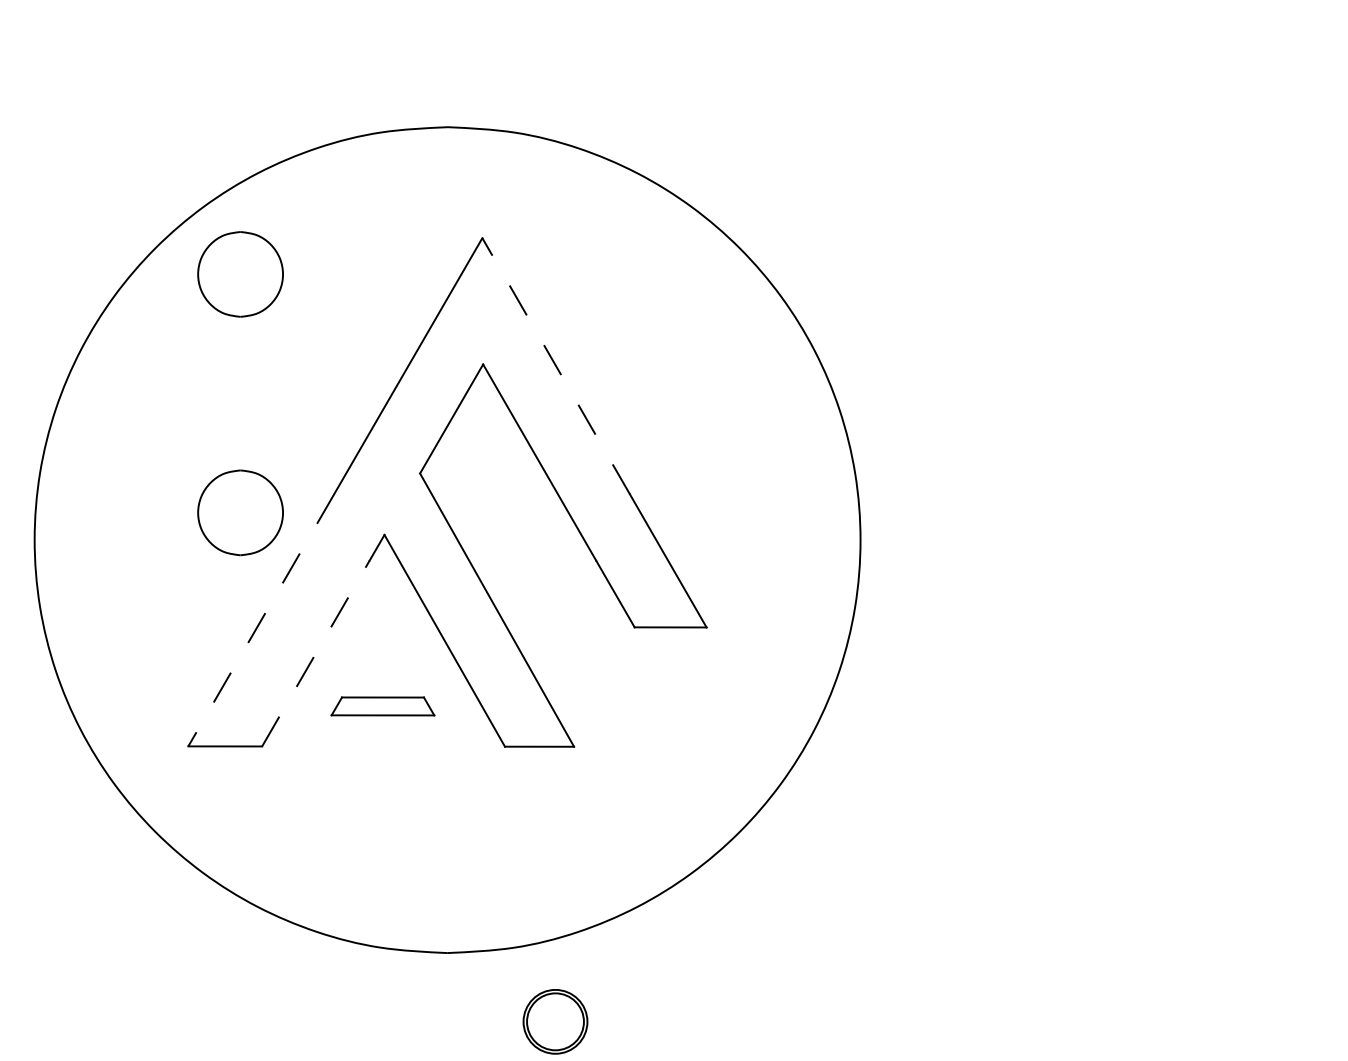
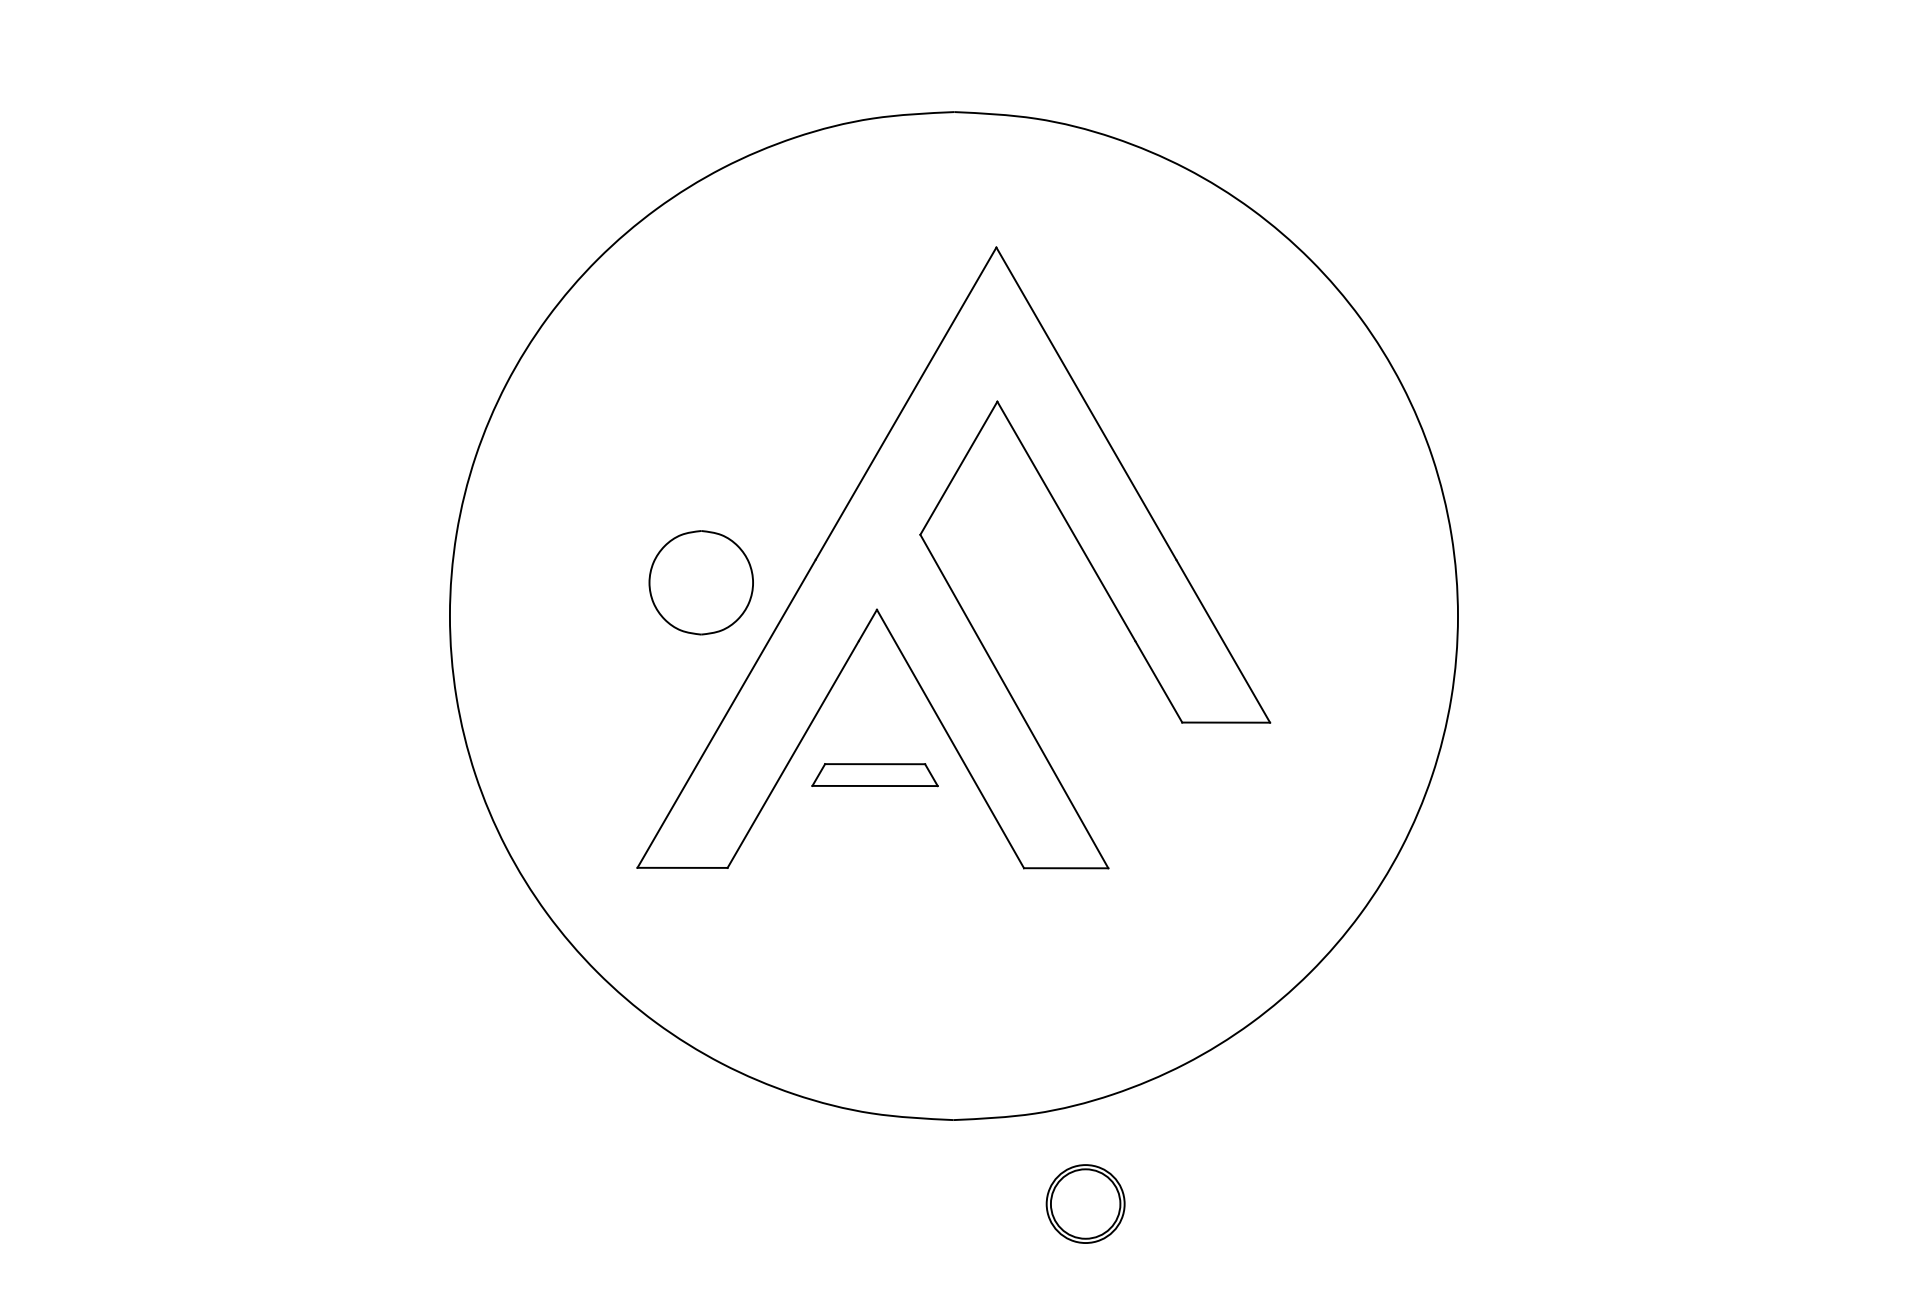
part: (239, 274) -> (700, 291), removed
line: (556, 365) -> (1086, 403), dashed -> solid
line: (261, 619) -> (726, 713), dashed -> solid
line: (316, 653) -> (793, 754), dashed -> solid
part: (382, 706) -> (874, 775), moved

